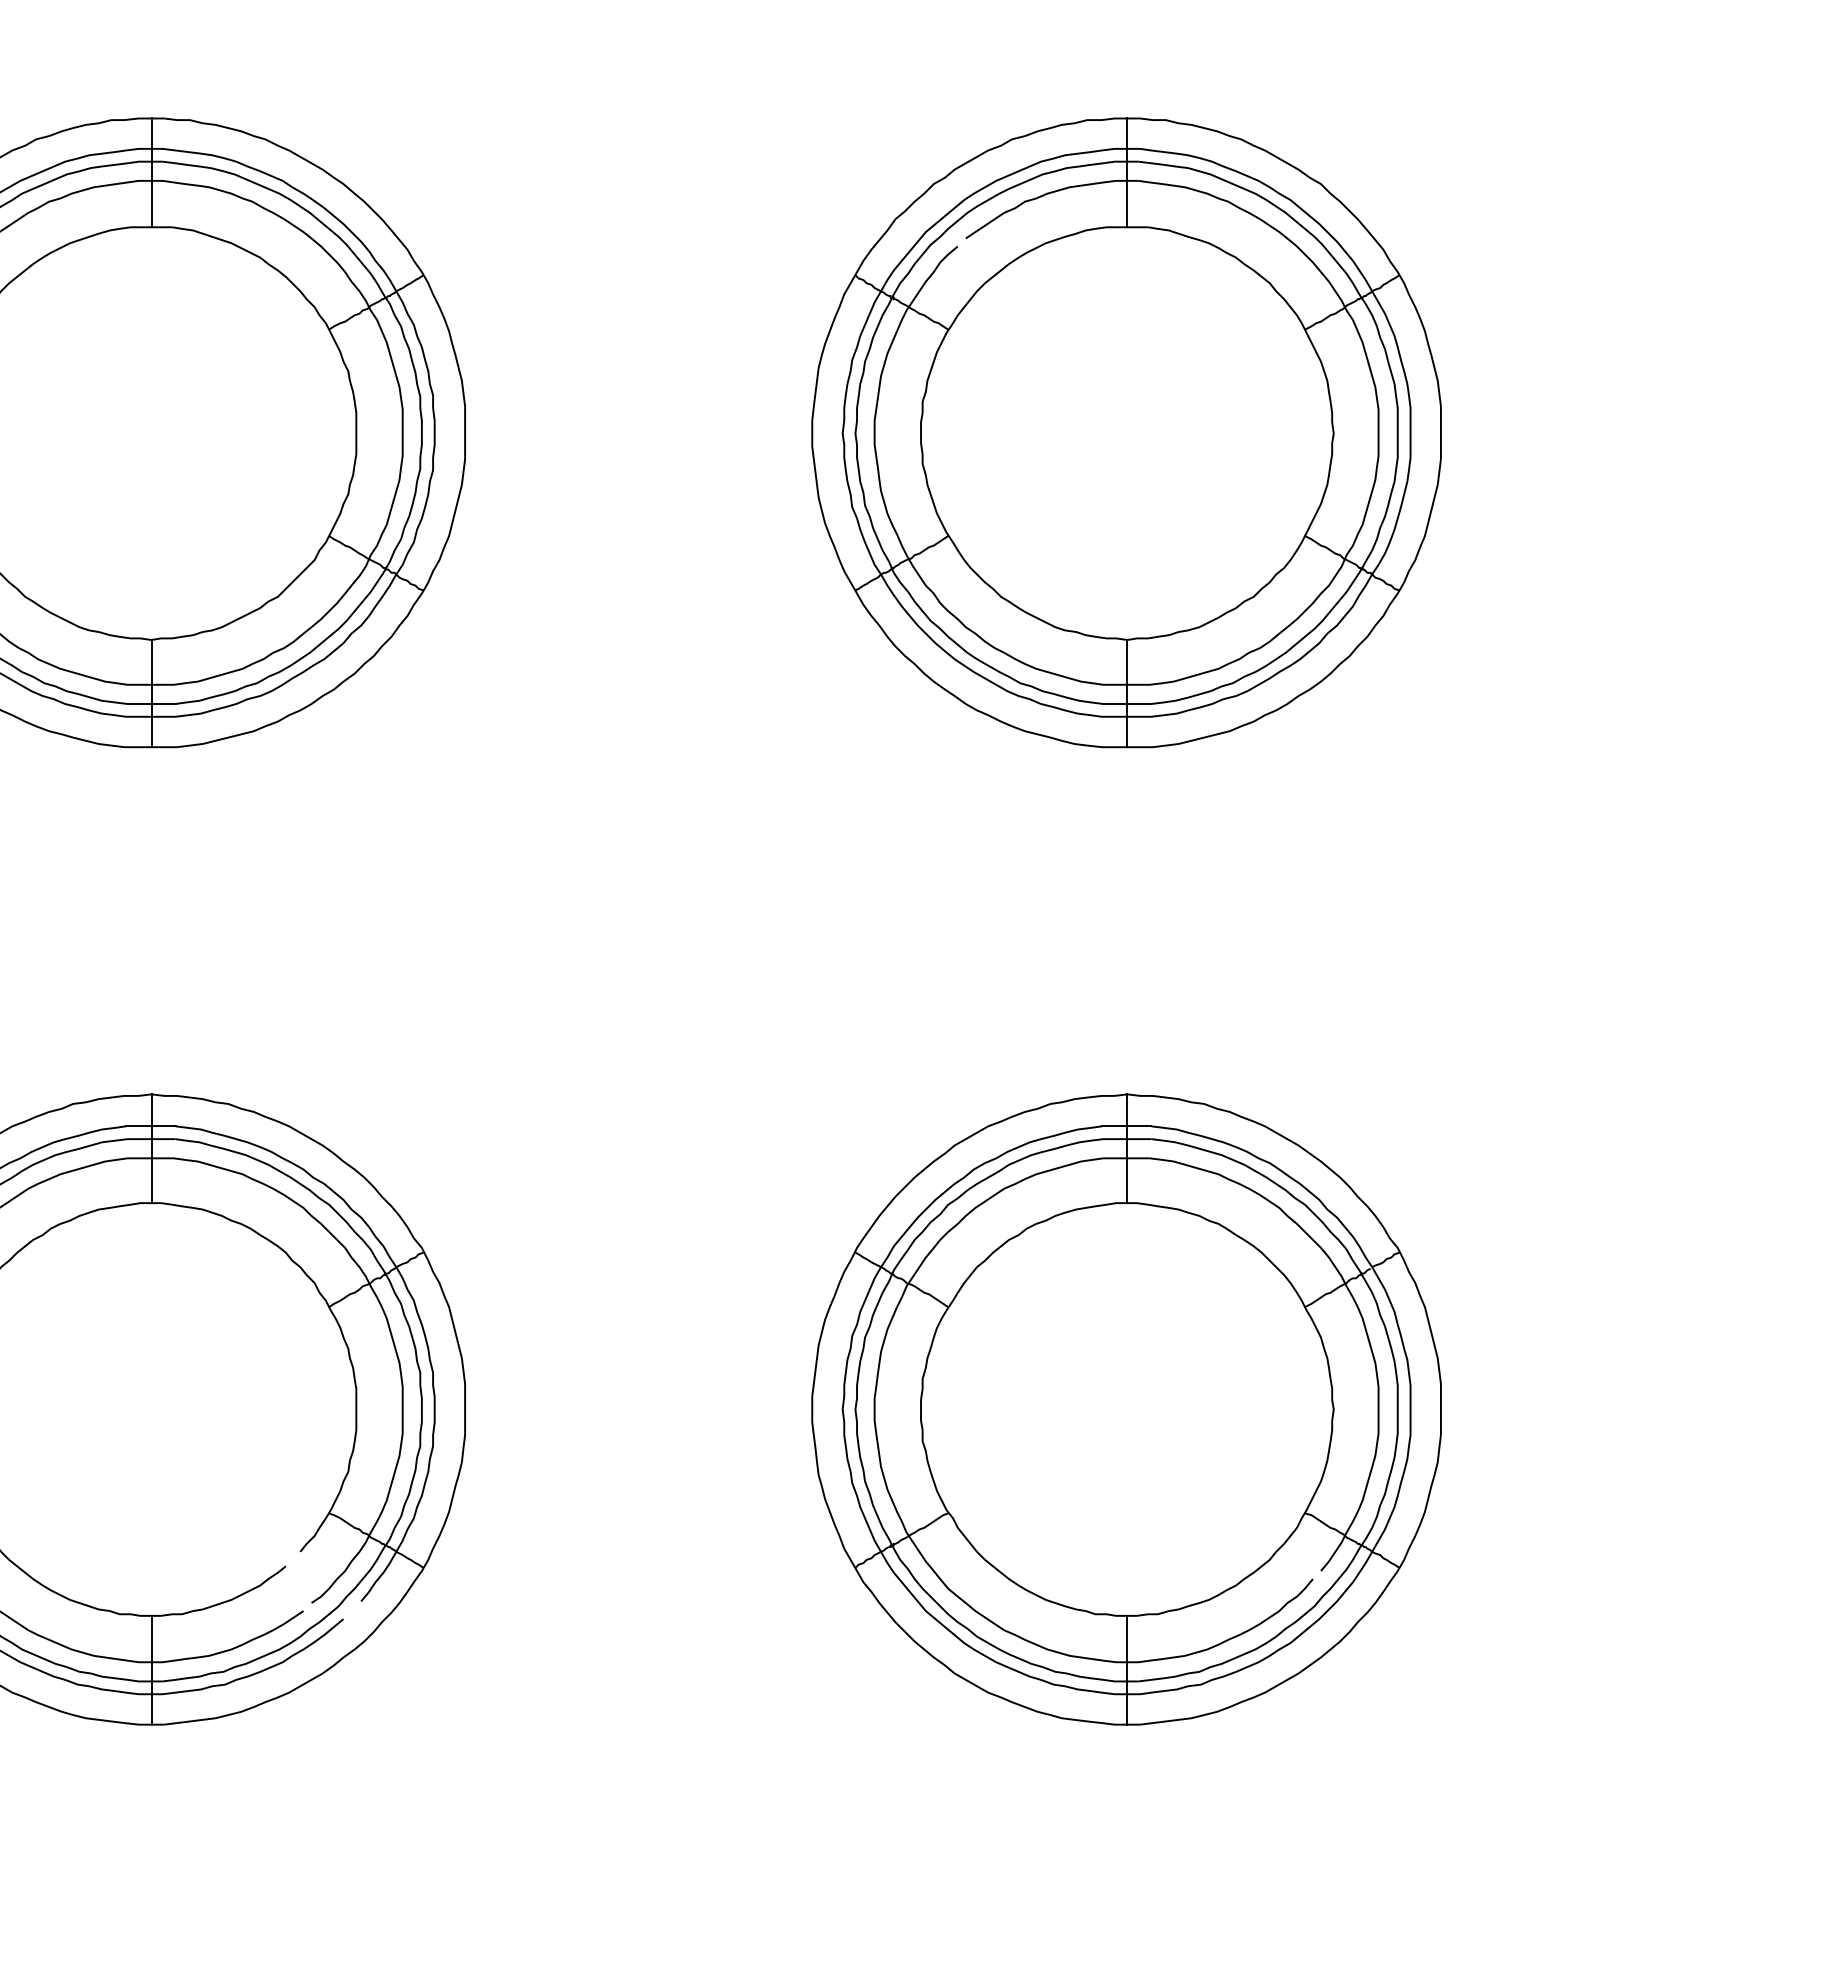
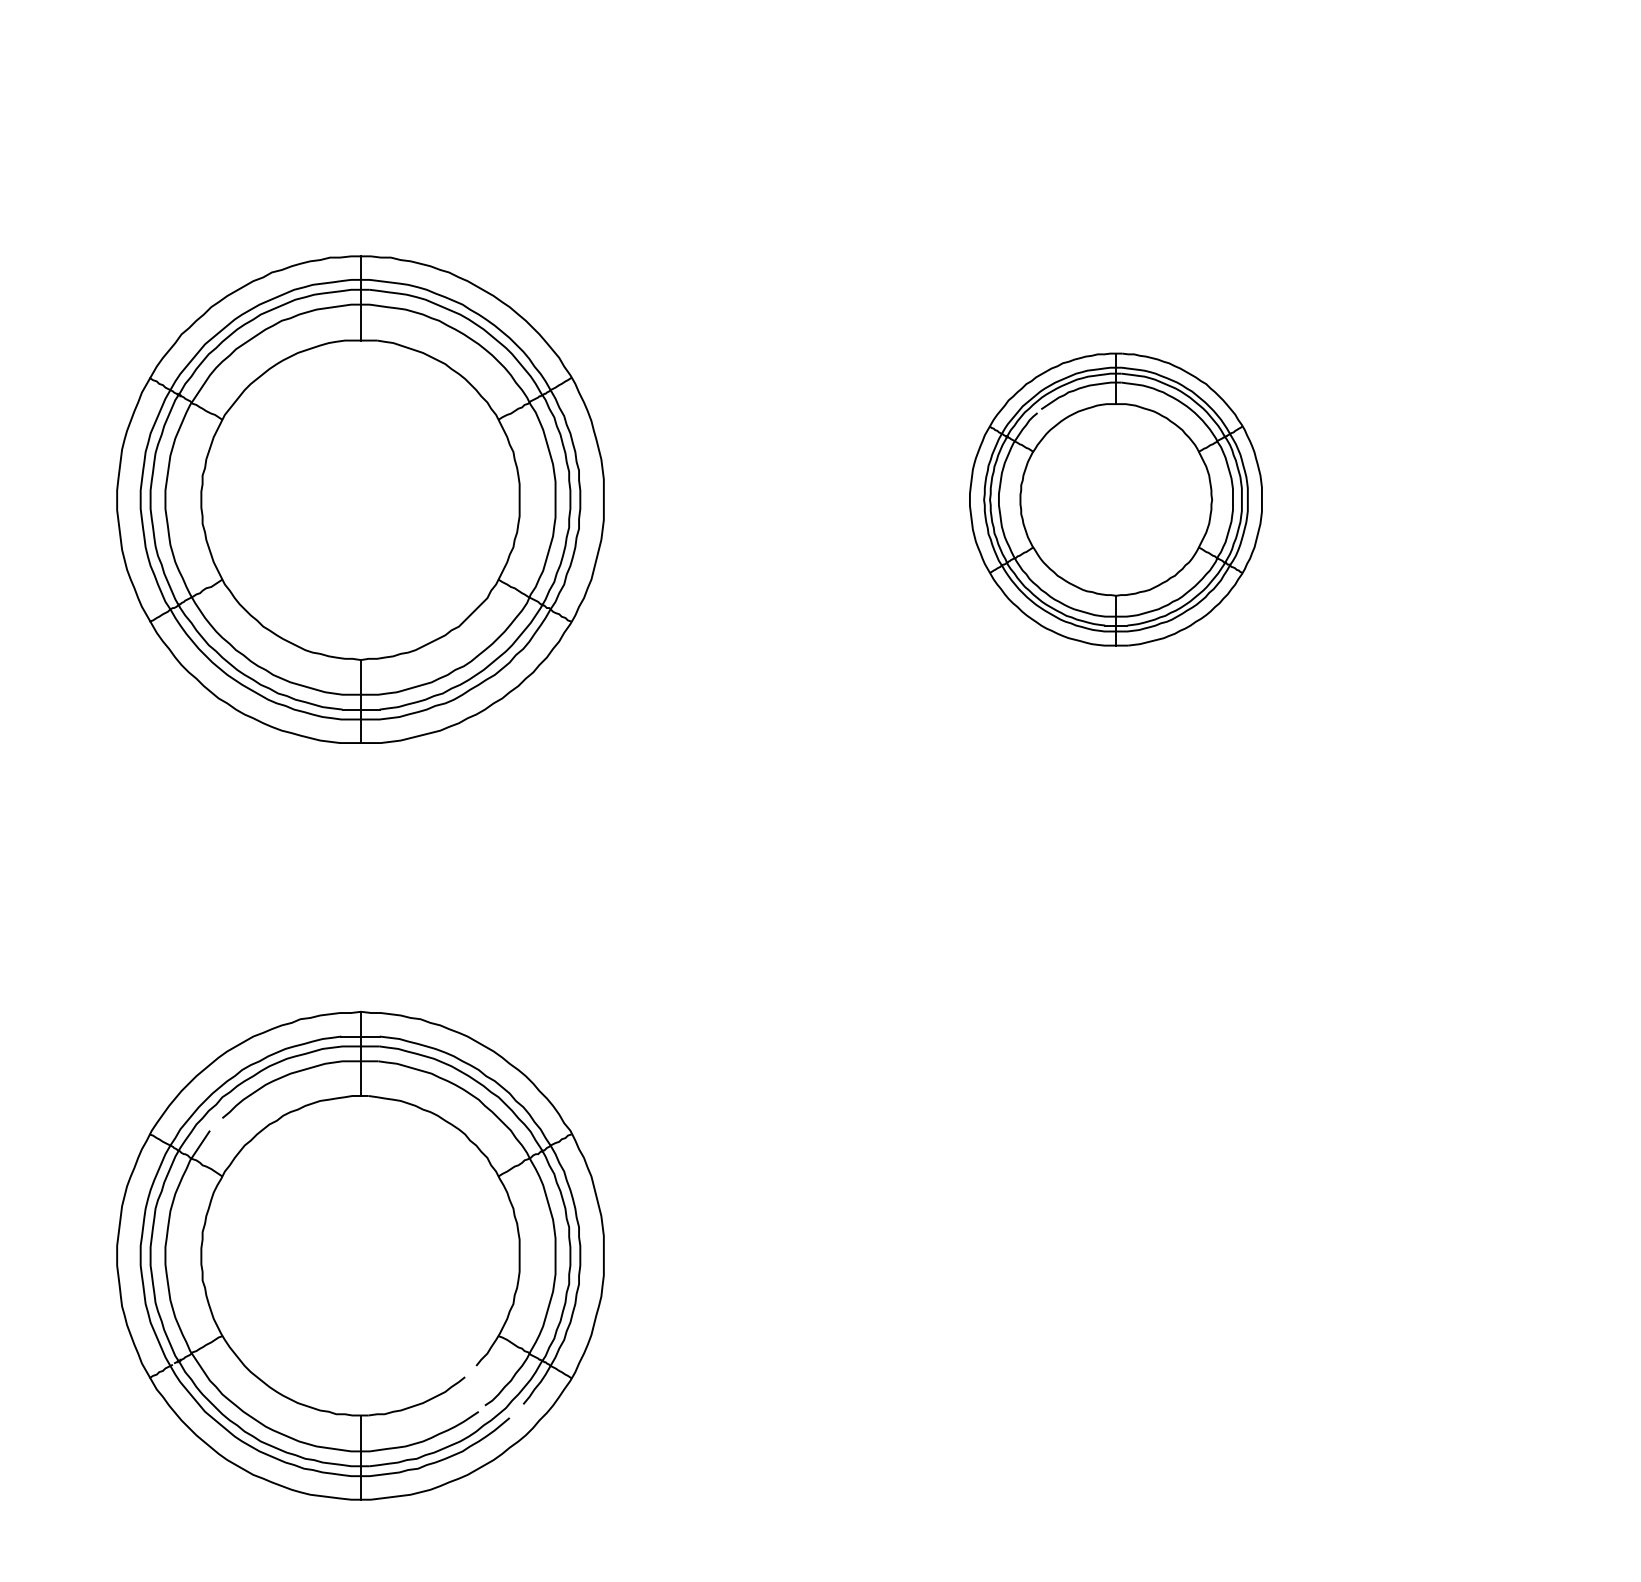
part: (1126, 432) -> (1115, 499), size x0.6
part: (1126, 1409) -> (1115, 1255), removed

